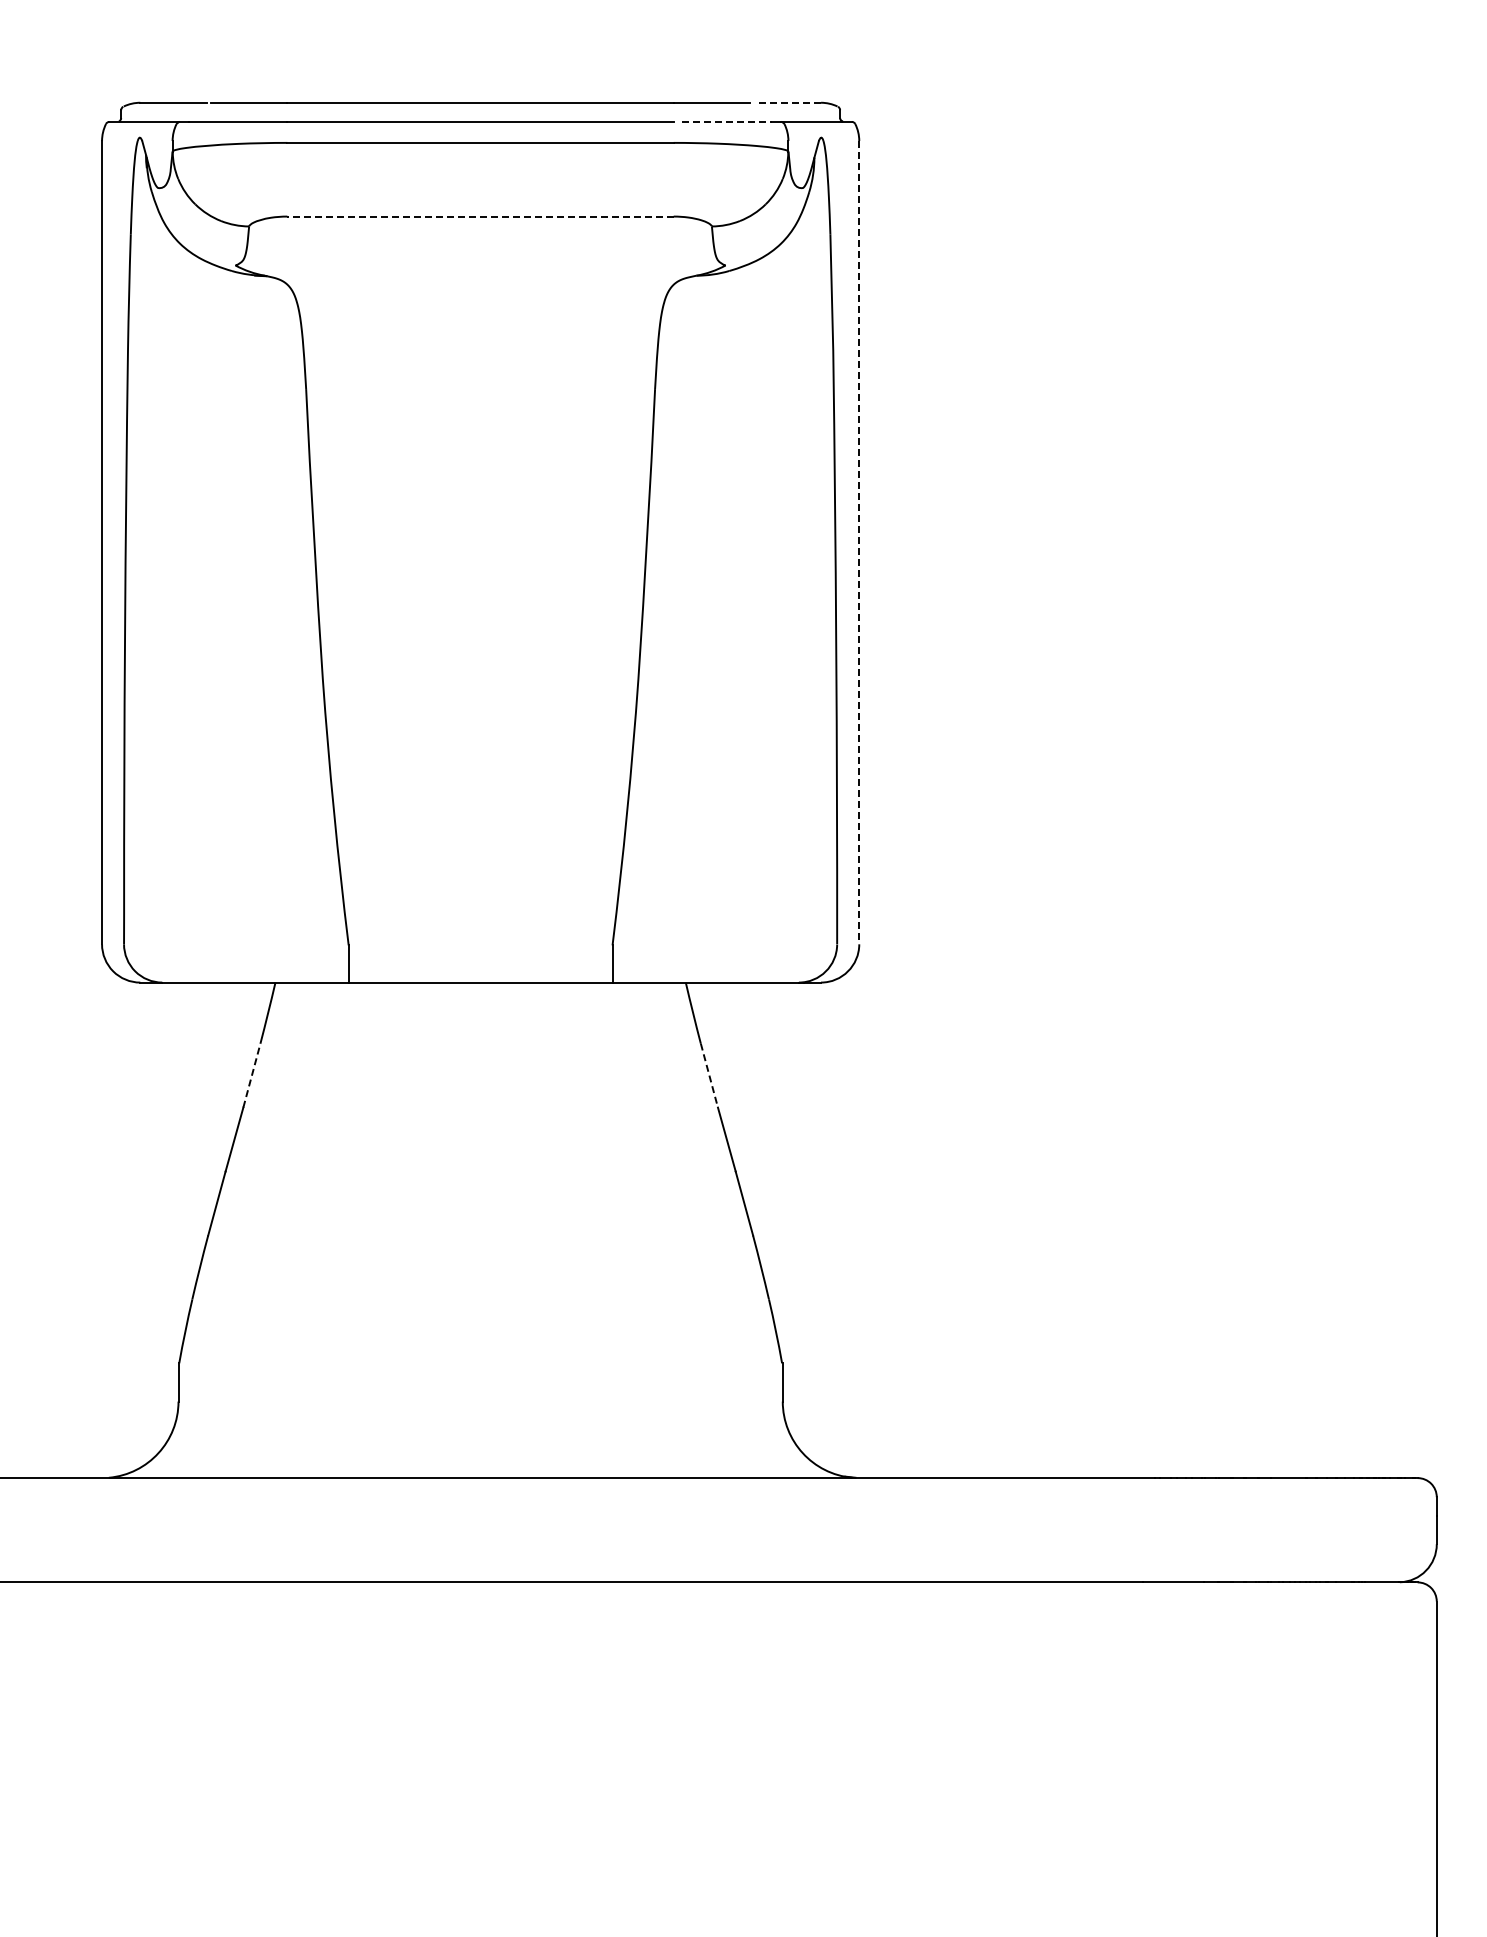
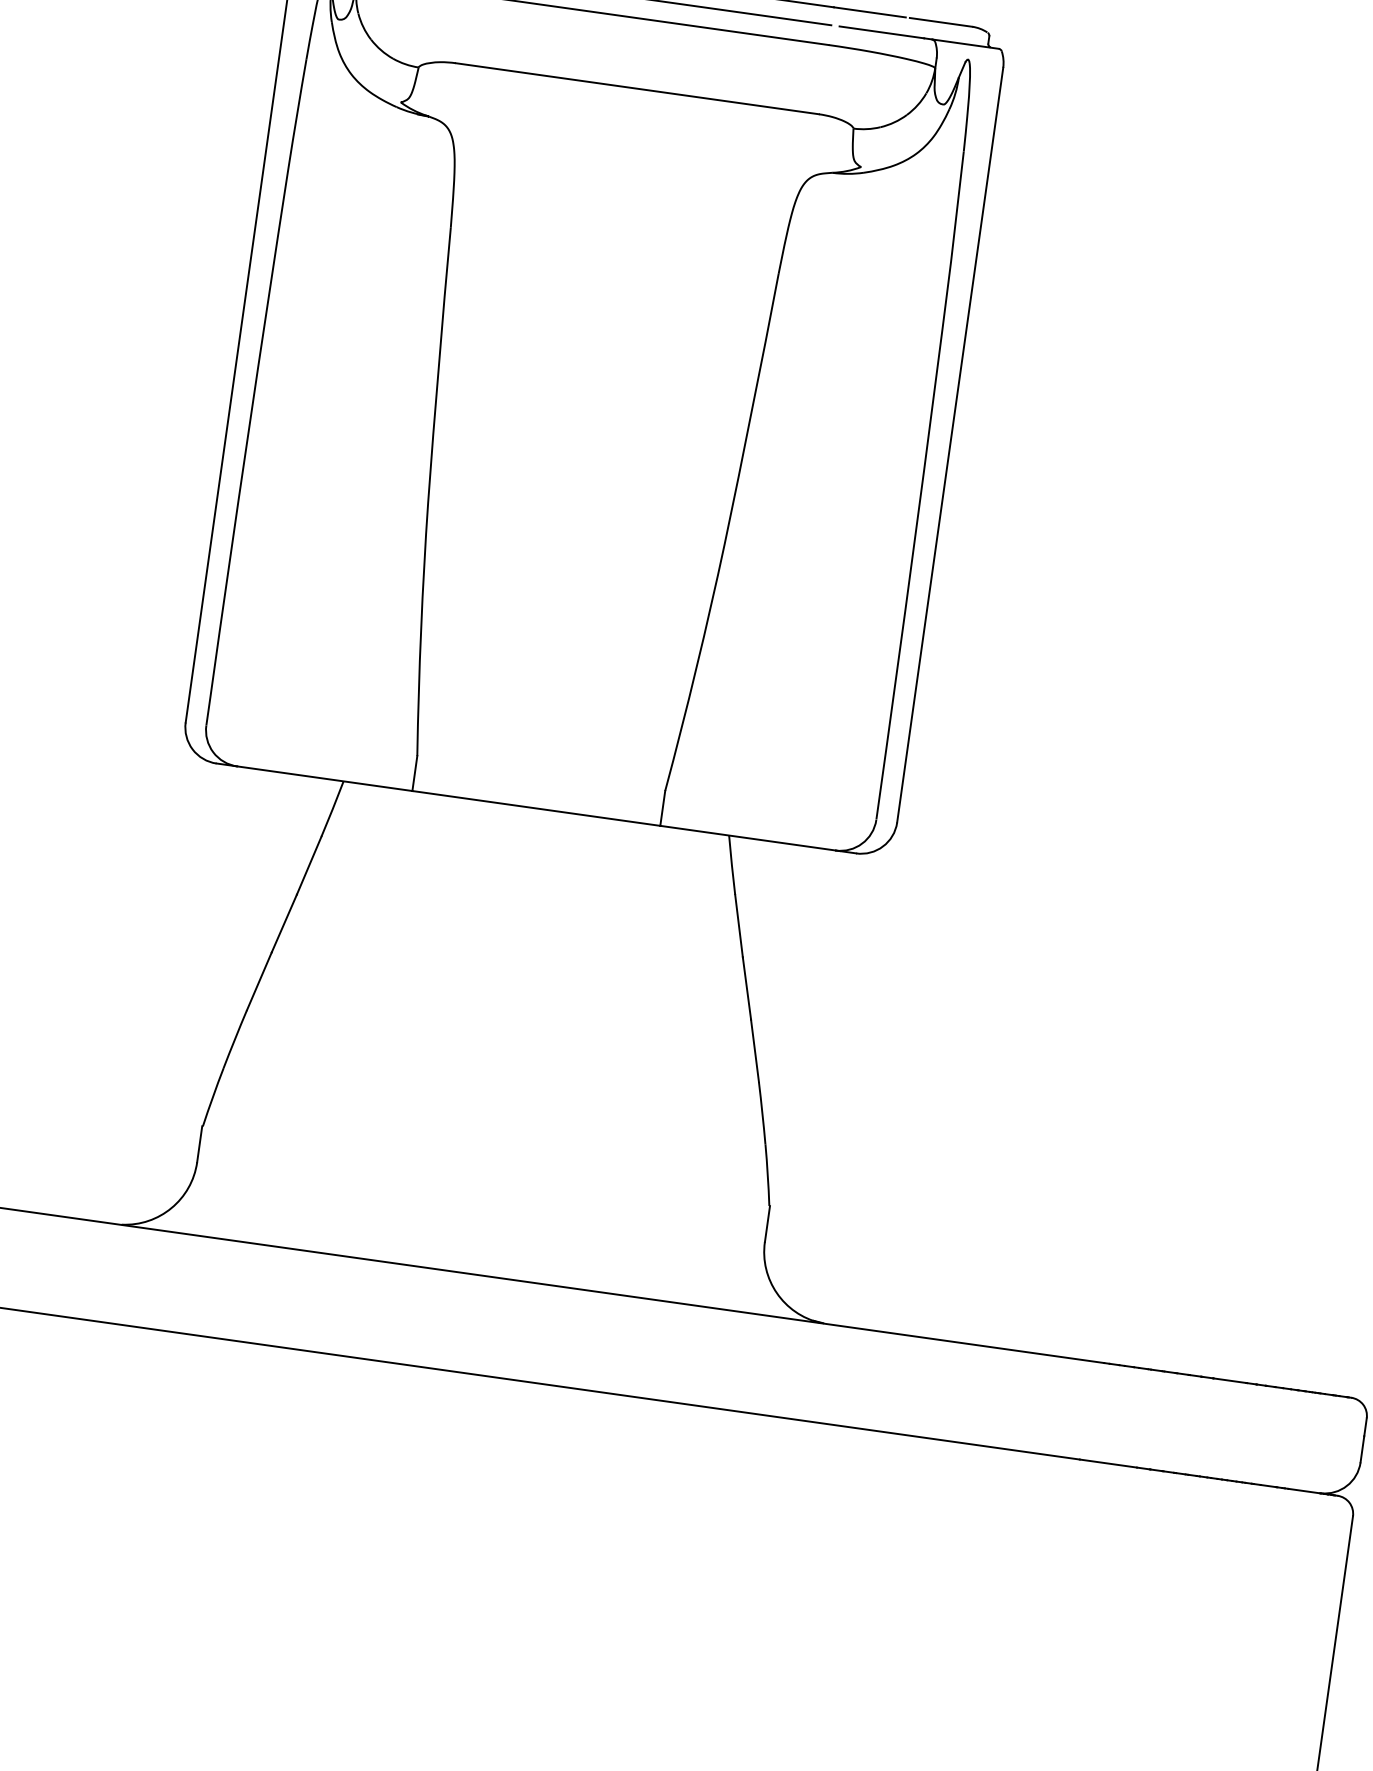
line: (787, 102) -> (940, 22), dashed -> solid
line: (727, 121) -> (882, 32), dashed -> solid
line: (480, 216) -> (637, 88), dashed -> solid
line: (859, 542) -> (950, 445), dashed -> solid
line: (252, 1075) -> (309, 865), dashed -> solid
line: (709, 1076) -> (738, 926), dashed -> solid

